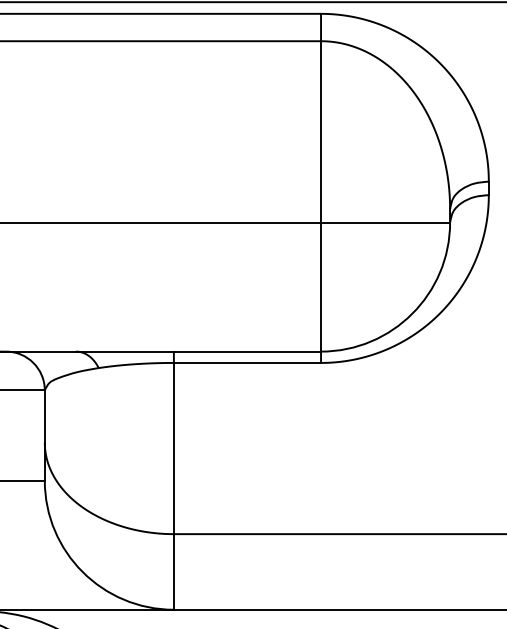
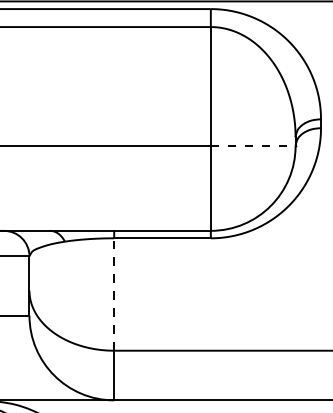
line: (386, 223) -> (253, 146), solid -> dashed
line: (174, 448) -> (114, 294), solid -> dashed

